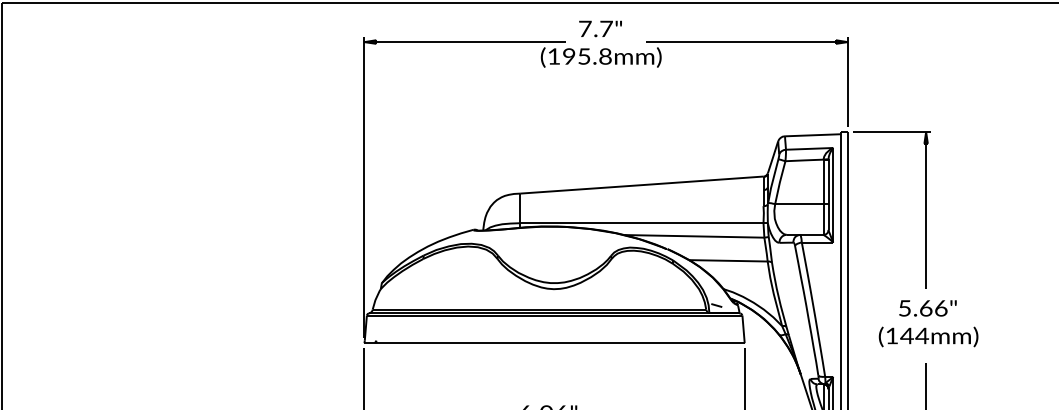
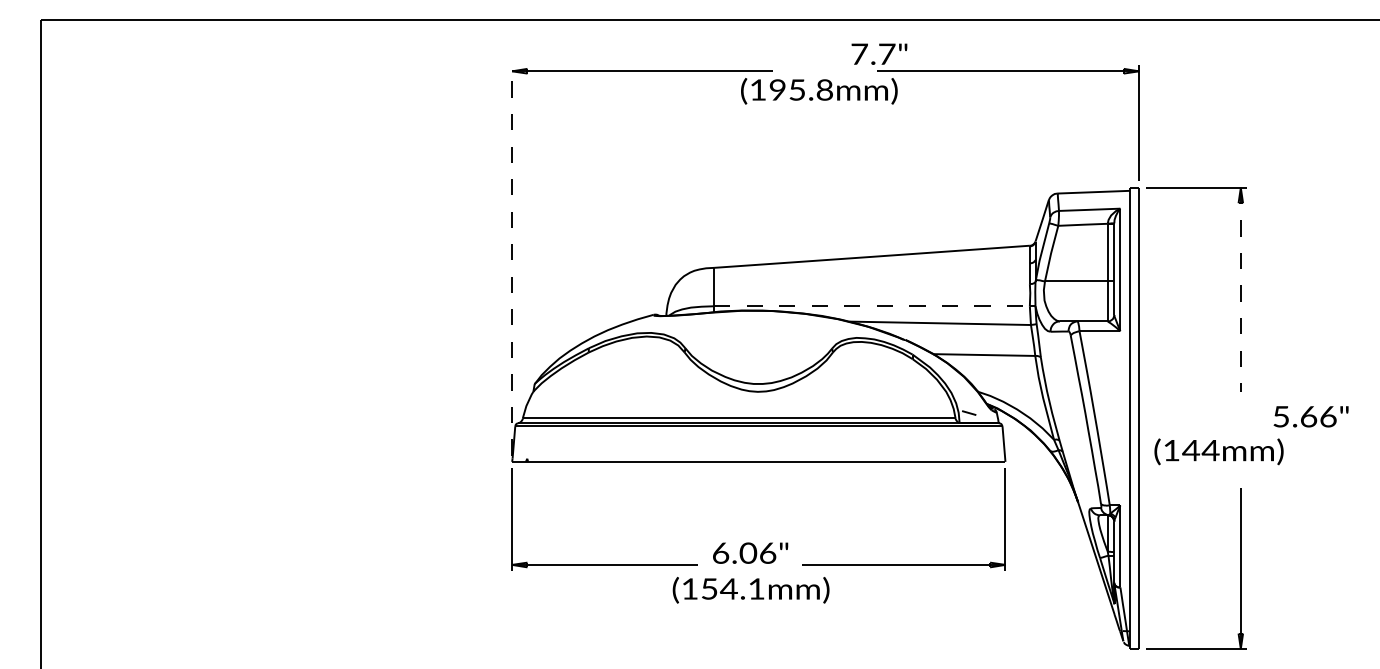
text: (600, 28) -> (879, 53), moved
line: (364, 187) -> (512, 259), solid -> dashed
line: (925, 210) -> (1240, 289), solid -> dashed
line: (641, 223) -> (871, 306), solid -> dashed
text: (927, 308) -> (1310, 416), moved
text: (928, 336) -> (1218, 451), moved

